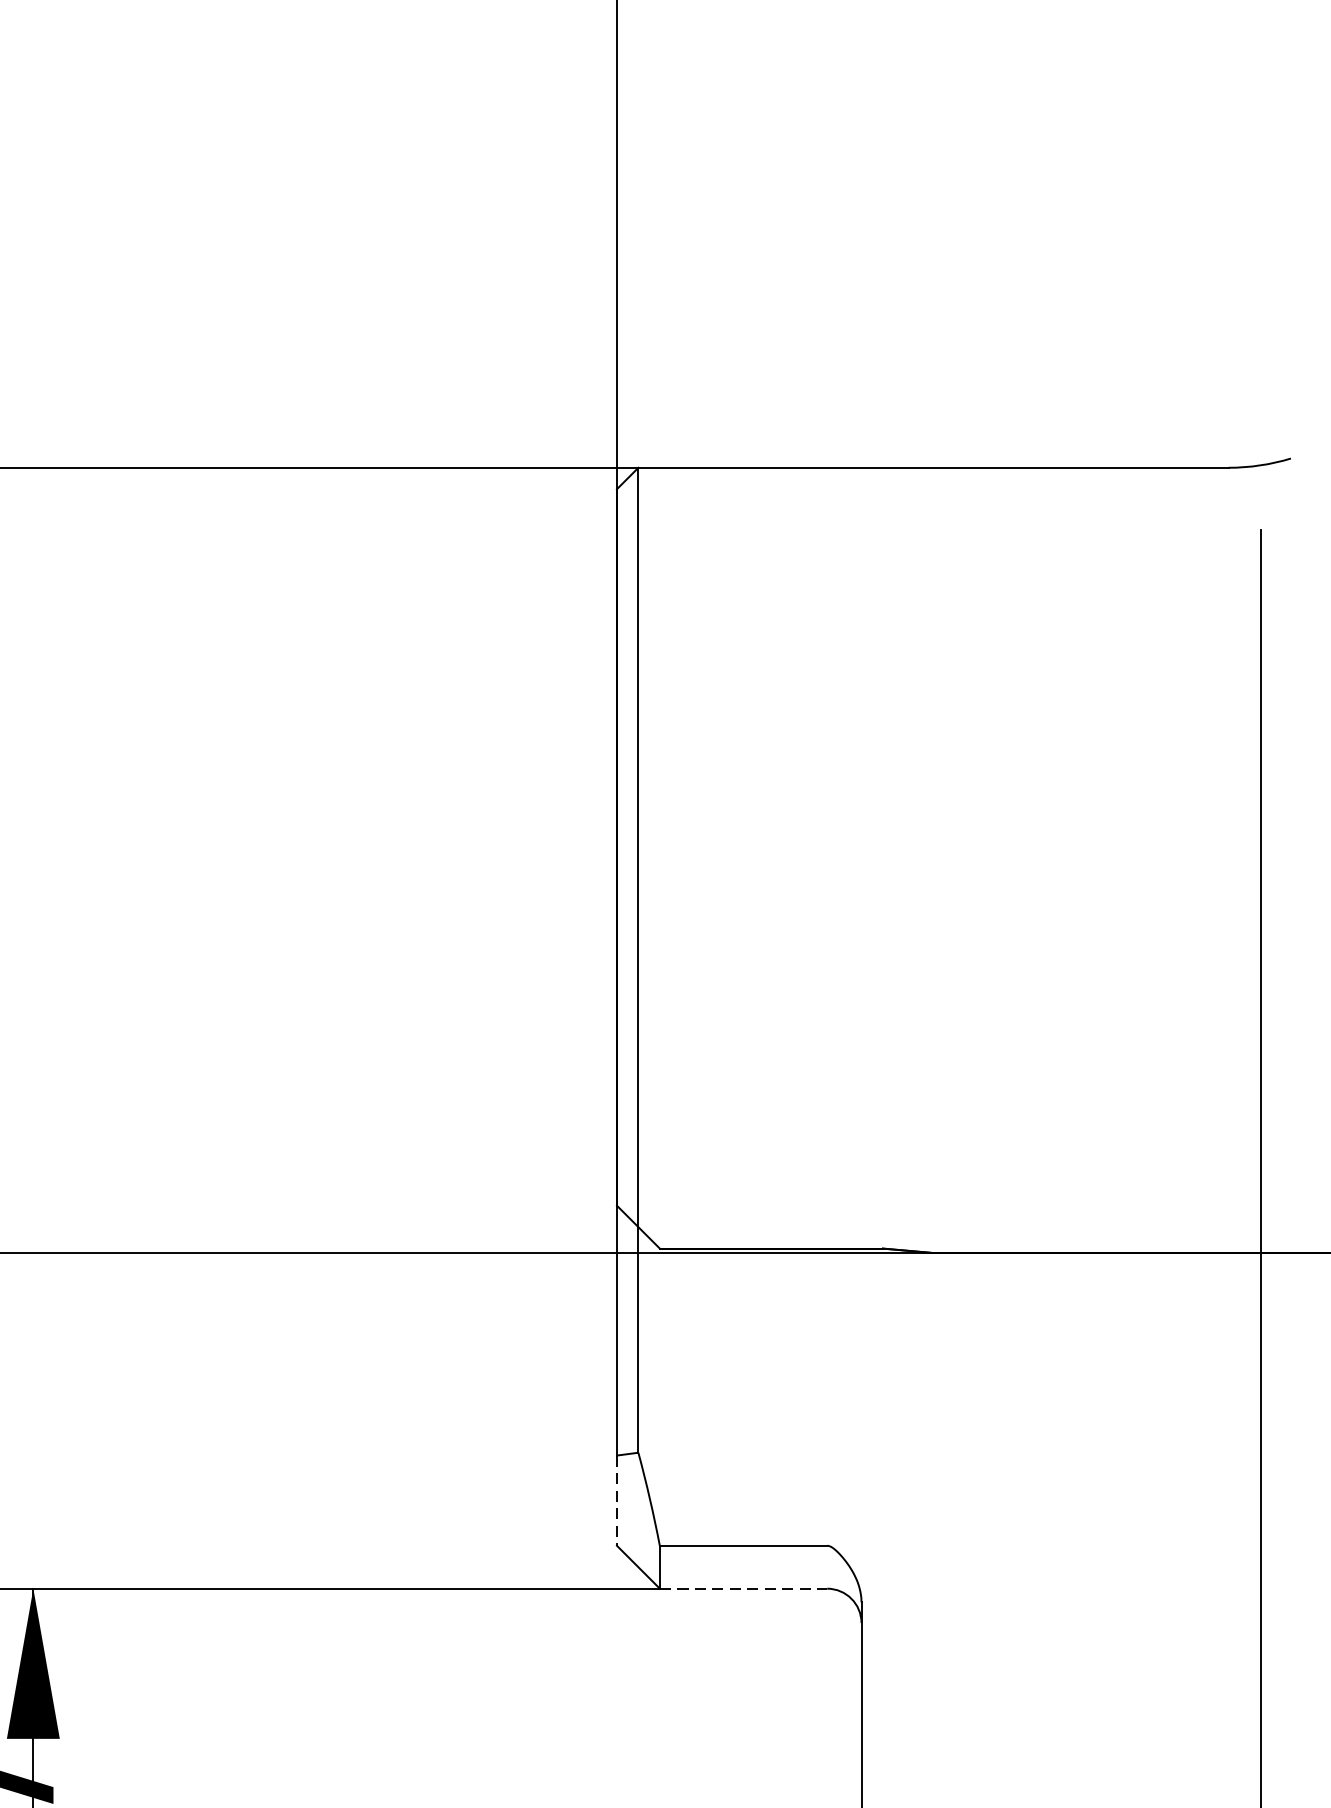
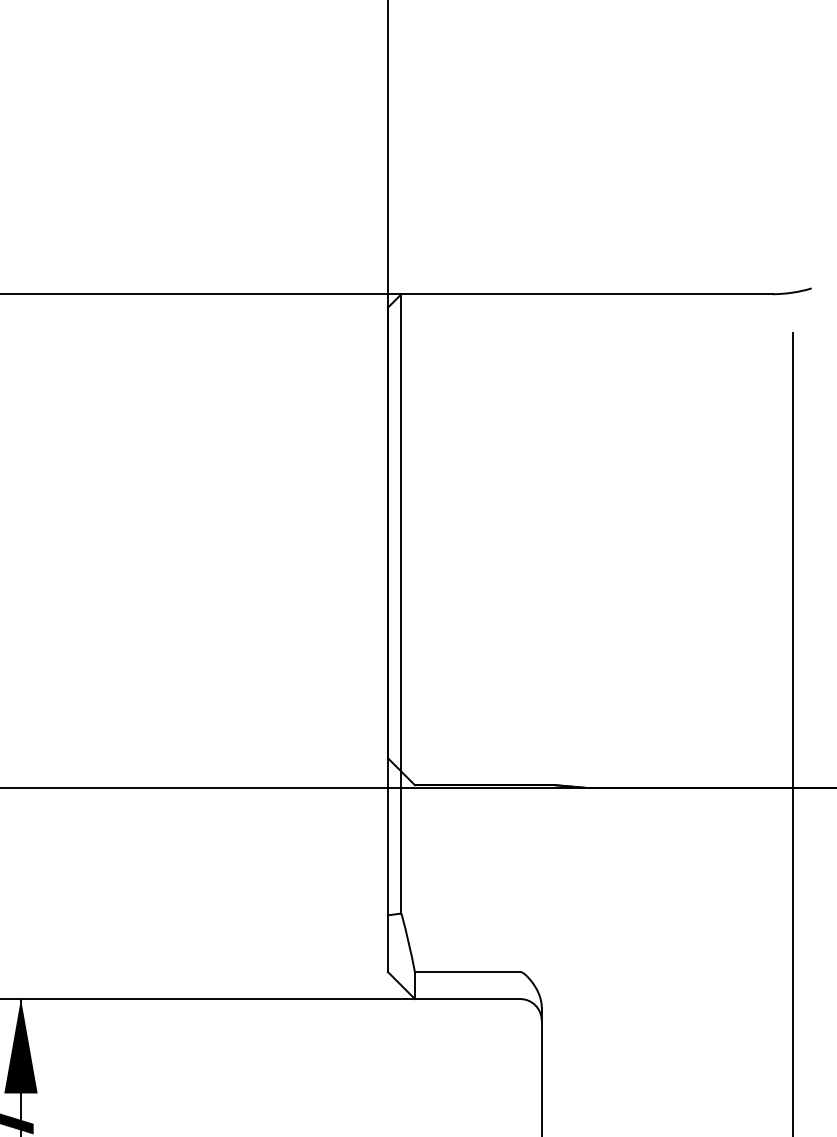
line: (616, 1501) -> (387, 944), dashed -> solid
line: (743, 1589) -> (467, 999), dashed -> solid

